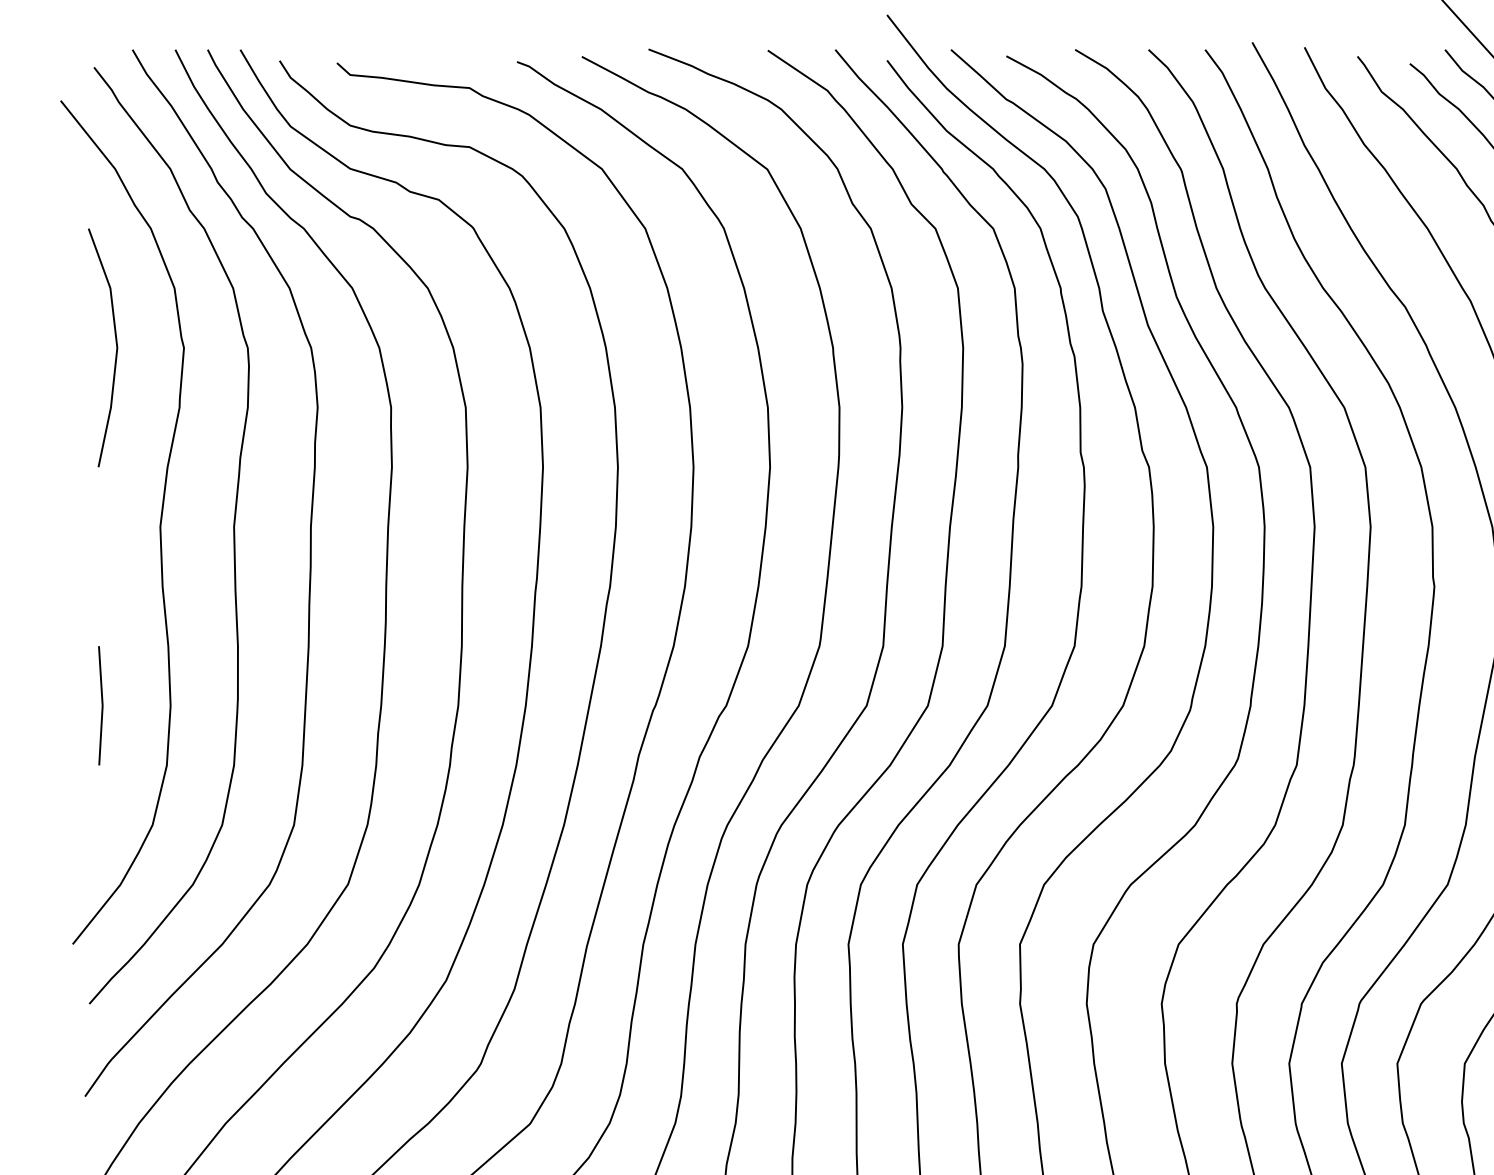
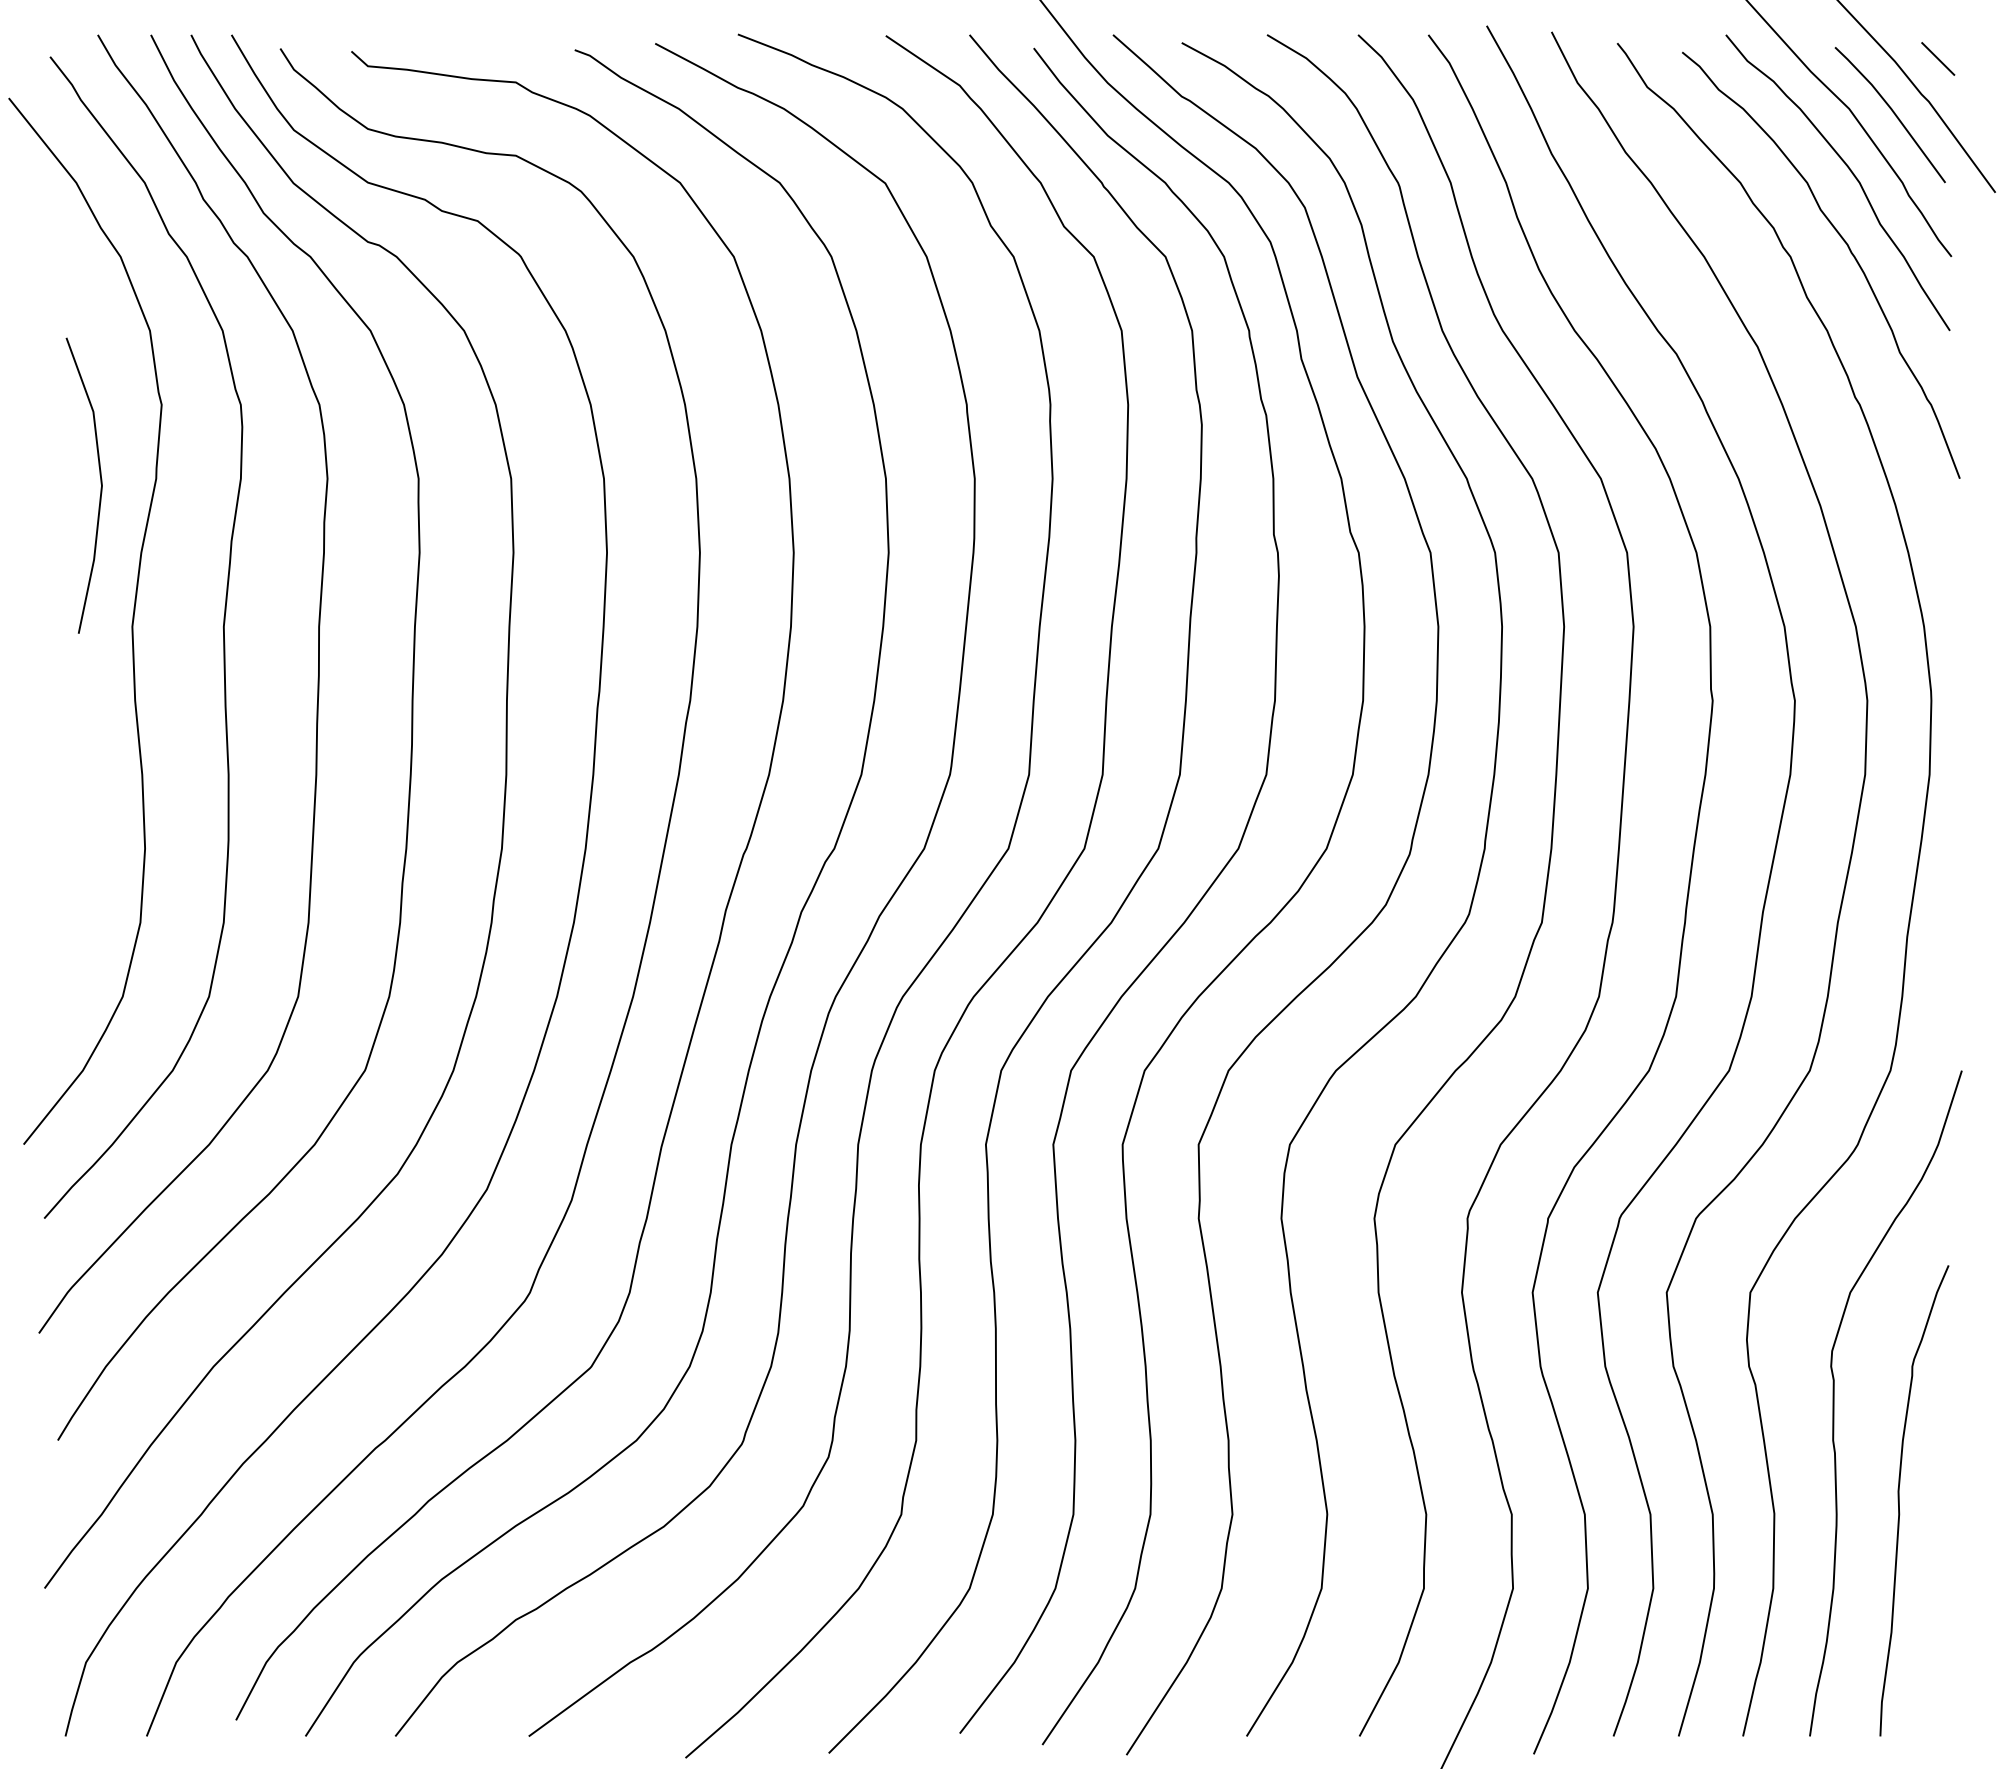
line: (116, 346) -> (100, 483), moved
line: (101, 705) -> (59, 848), removed

